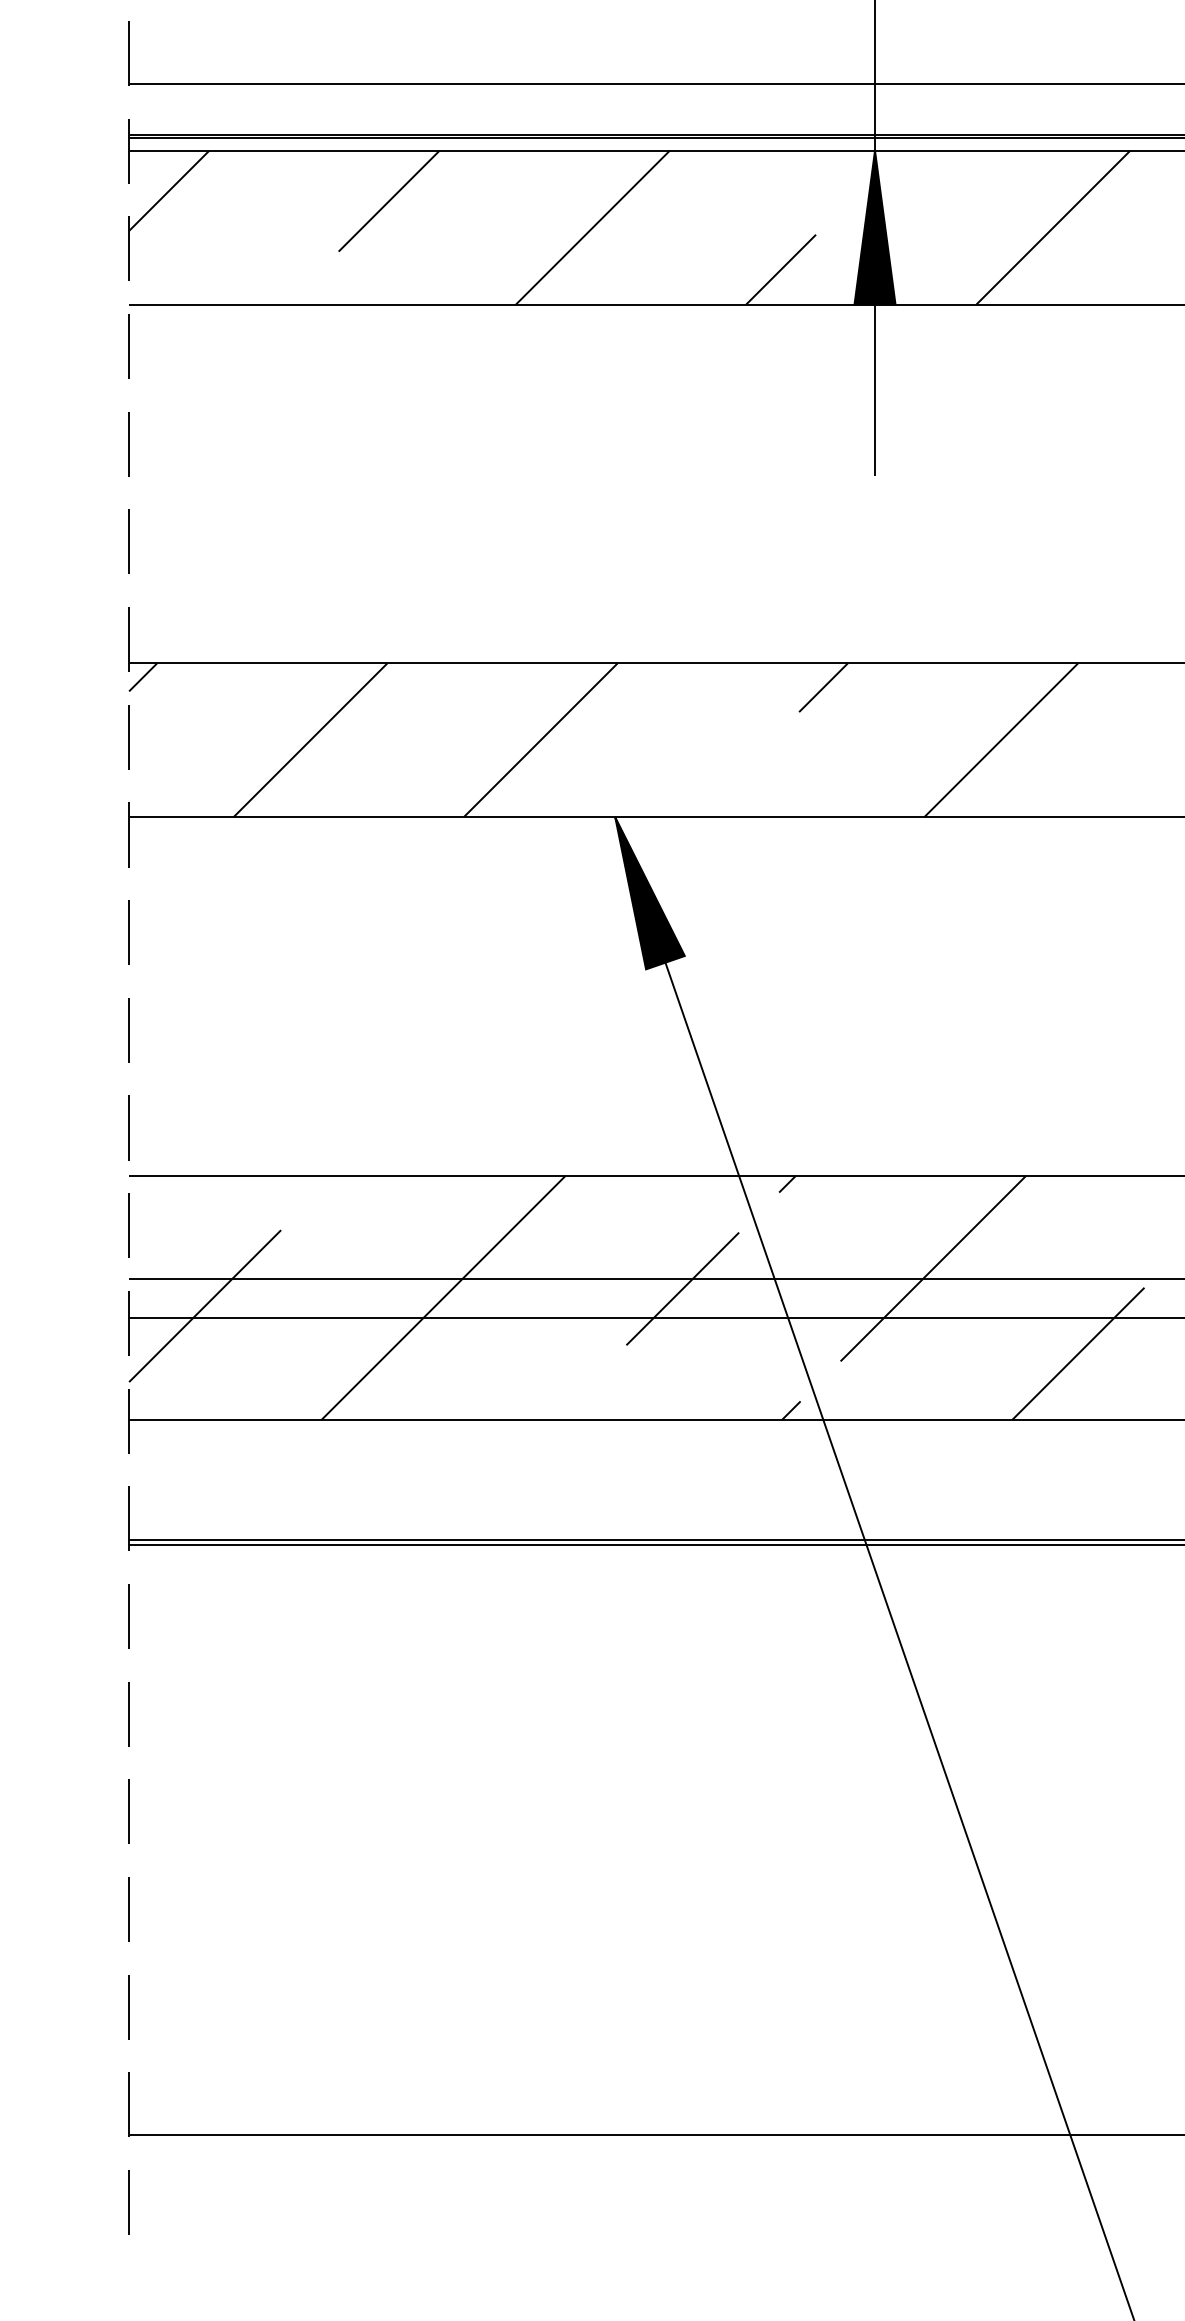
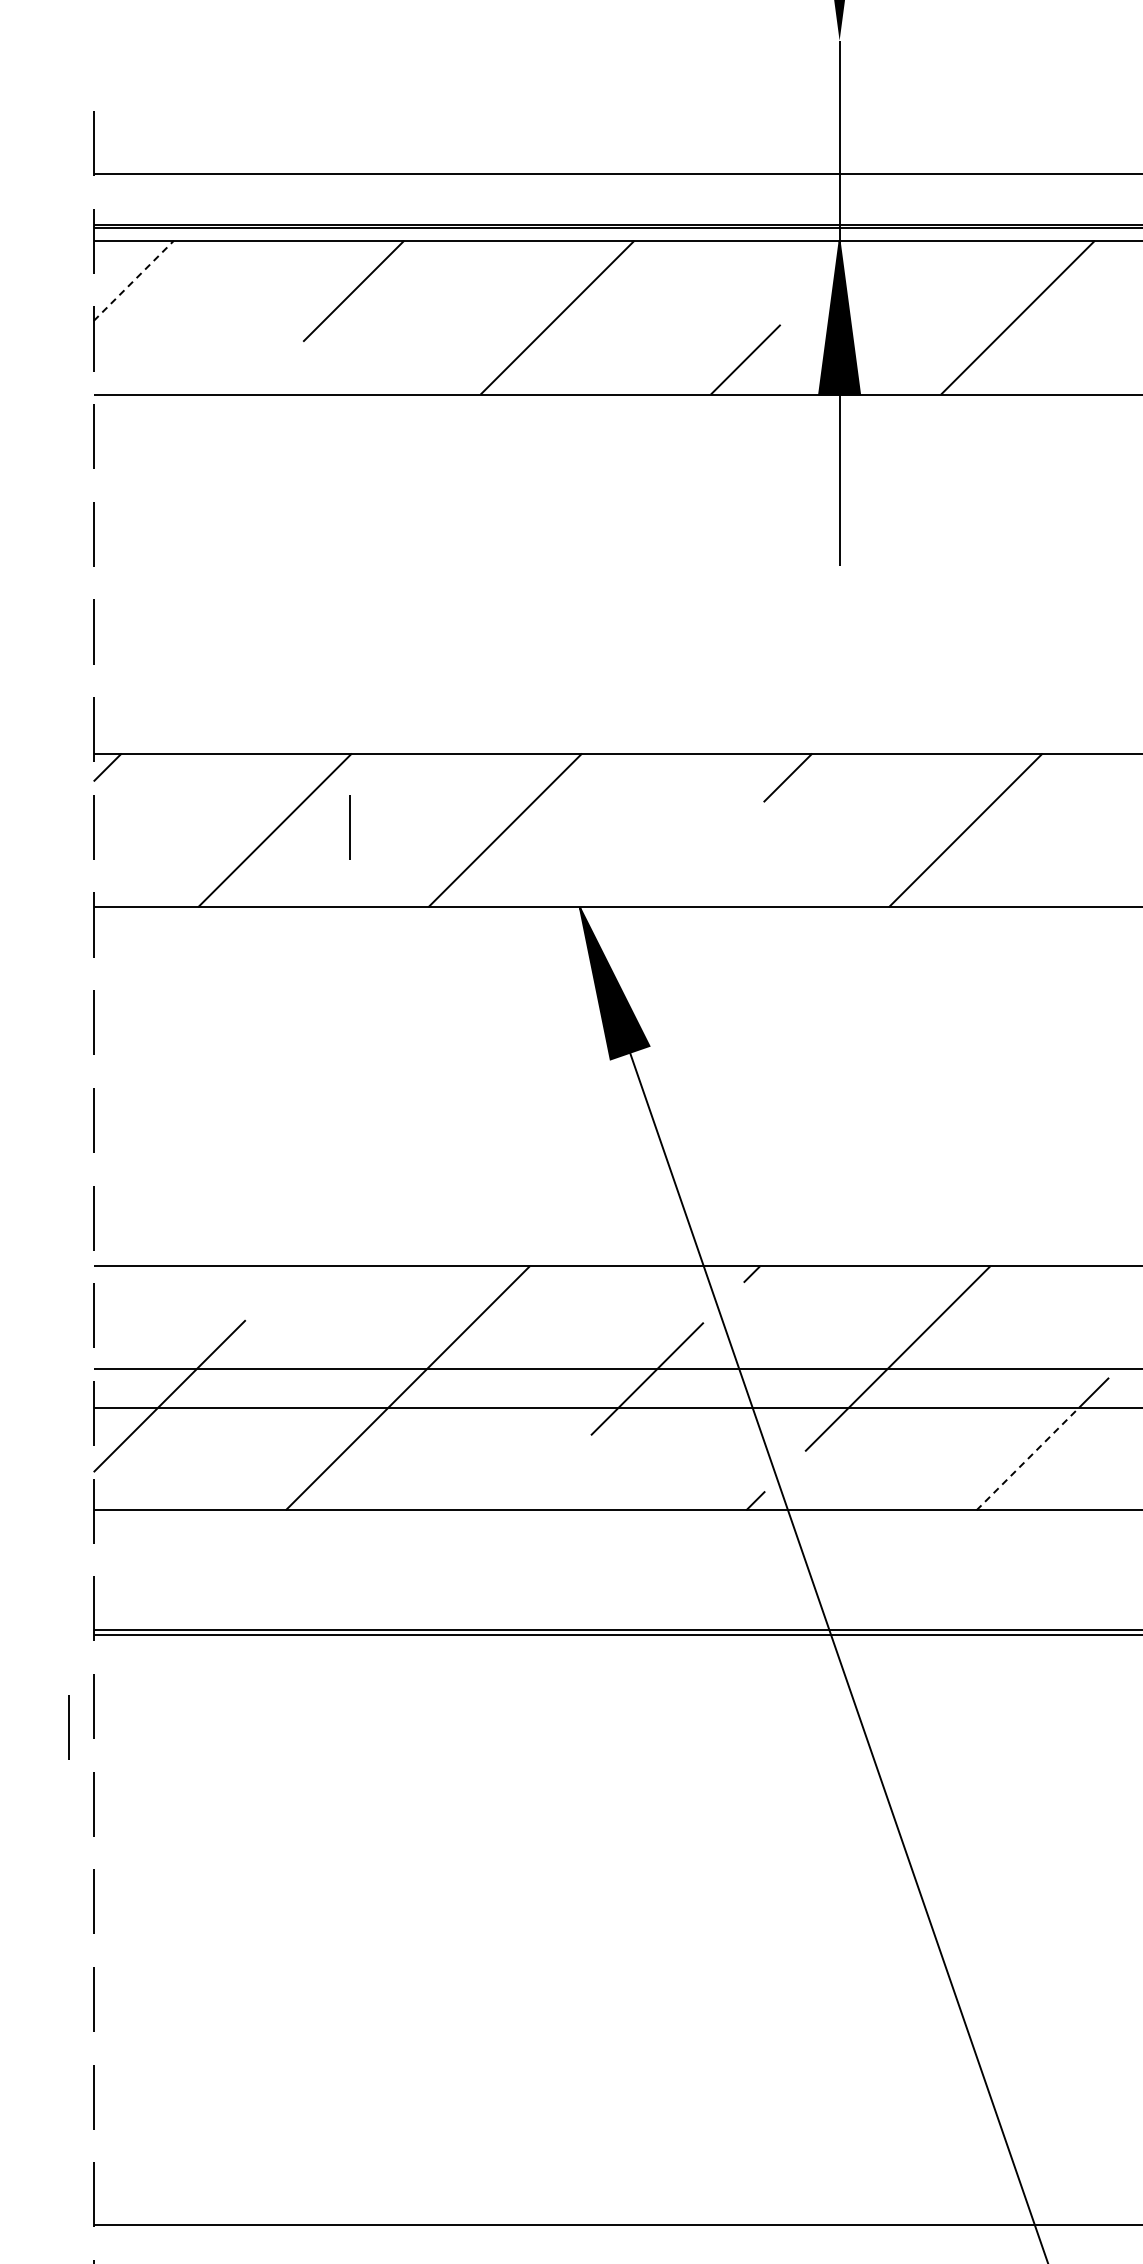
line: (169, 190) -> (134, 280), solid -> dashed
line: (384, 737) -> (349, 827), added
line: (1063, 1369) -> (1028, 1459), solid -> dashed
line: (103, 1637) -> (68, 1727), added

